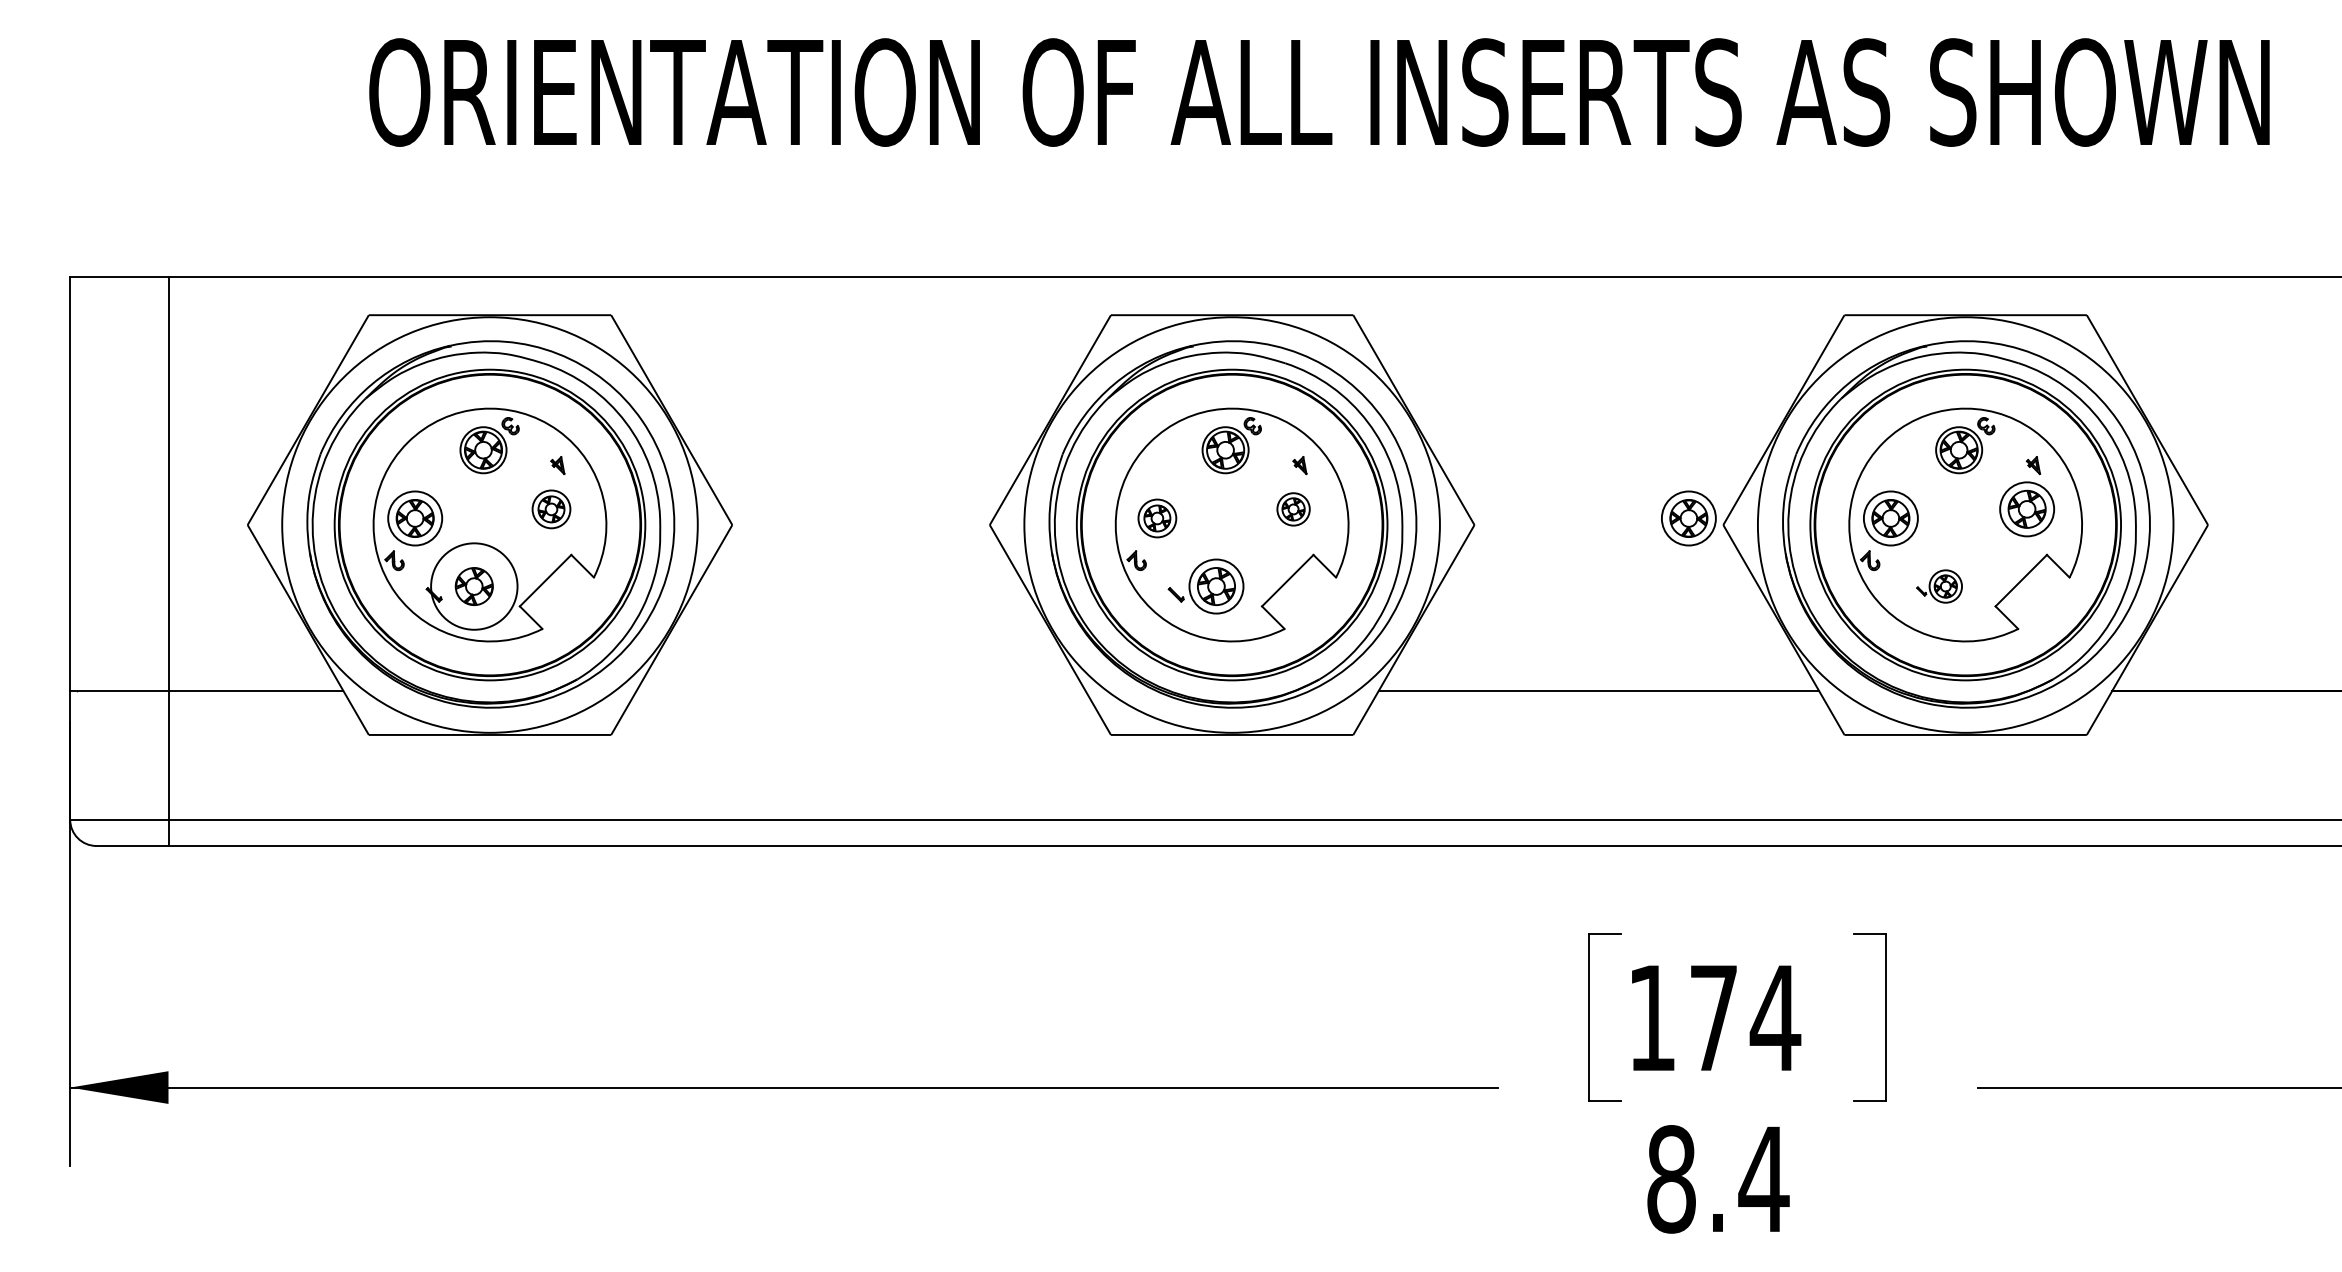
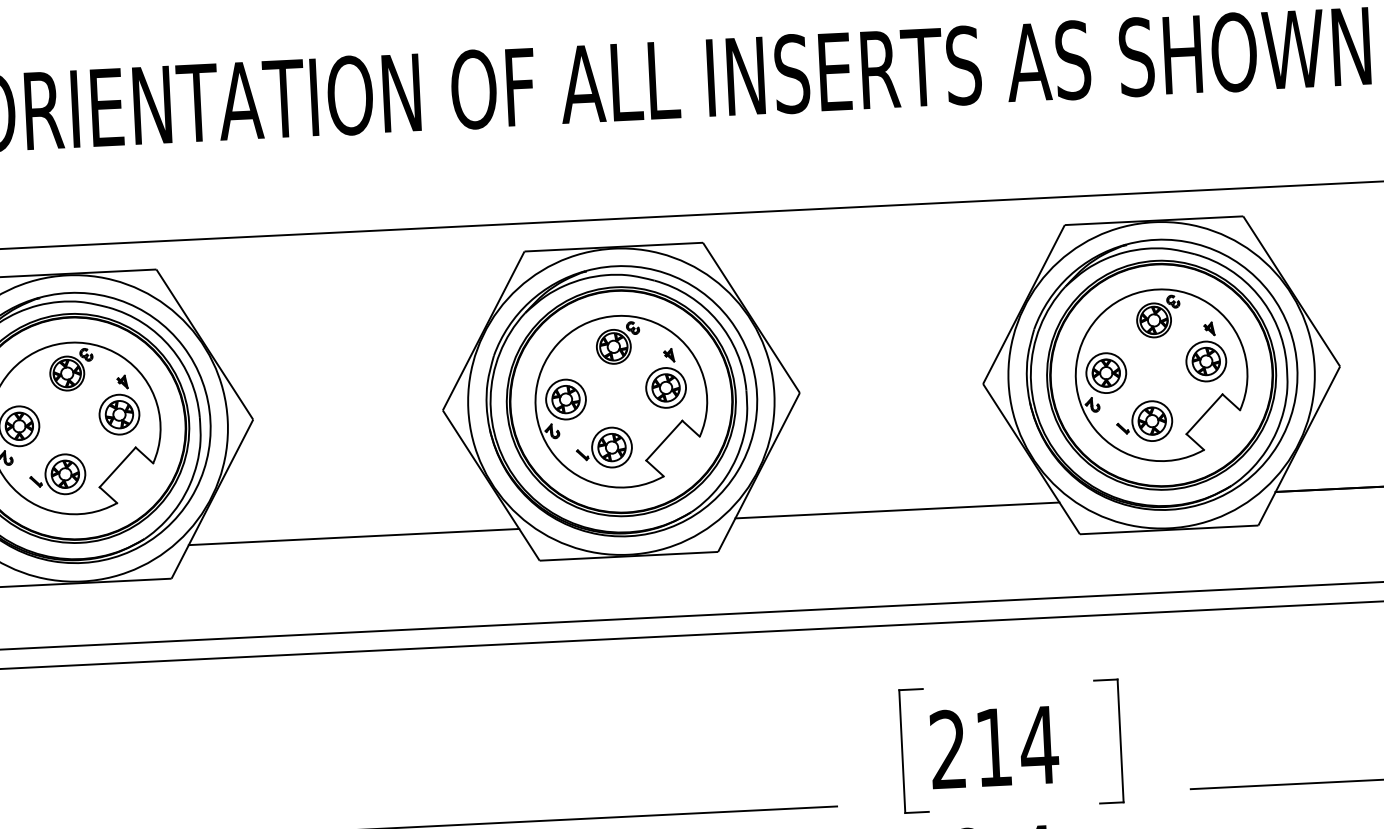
part: (551, 509) -> (119, 414), size x1.43
part: (1293, 509) -> (665, 388), size x1.67
part: (1157, 518) -> (566, 399), size x1.43
part: (1688, 518) -> (957, 380), removed
circle: (474, 586) -> (65, 474), size x0.62
part: (1939, 586) -> (1144, 421), size x1.67
line: (860, 690) -> (353, 536), added
text: (1682, 1016) -> (970, 747), 174 -> 214

